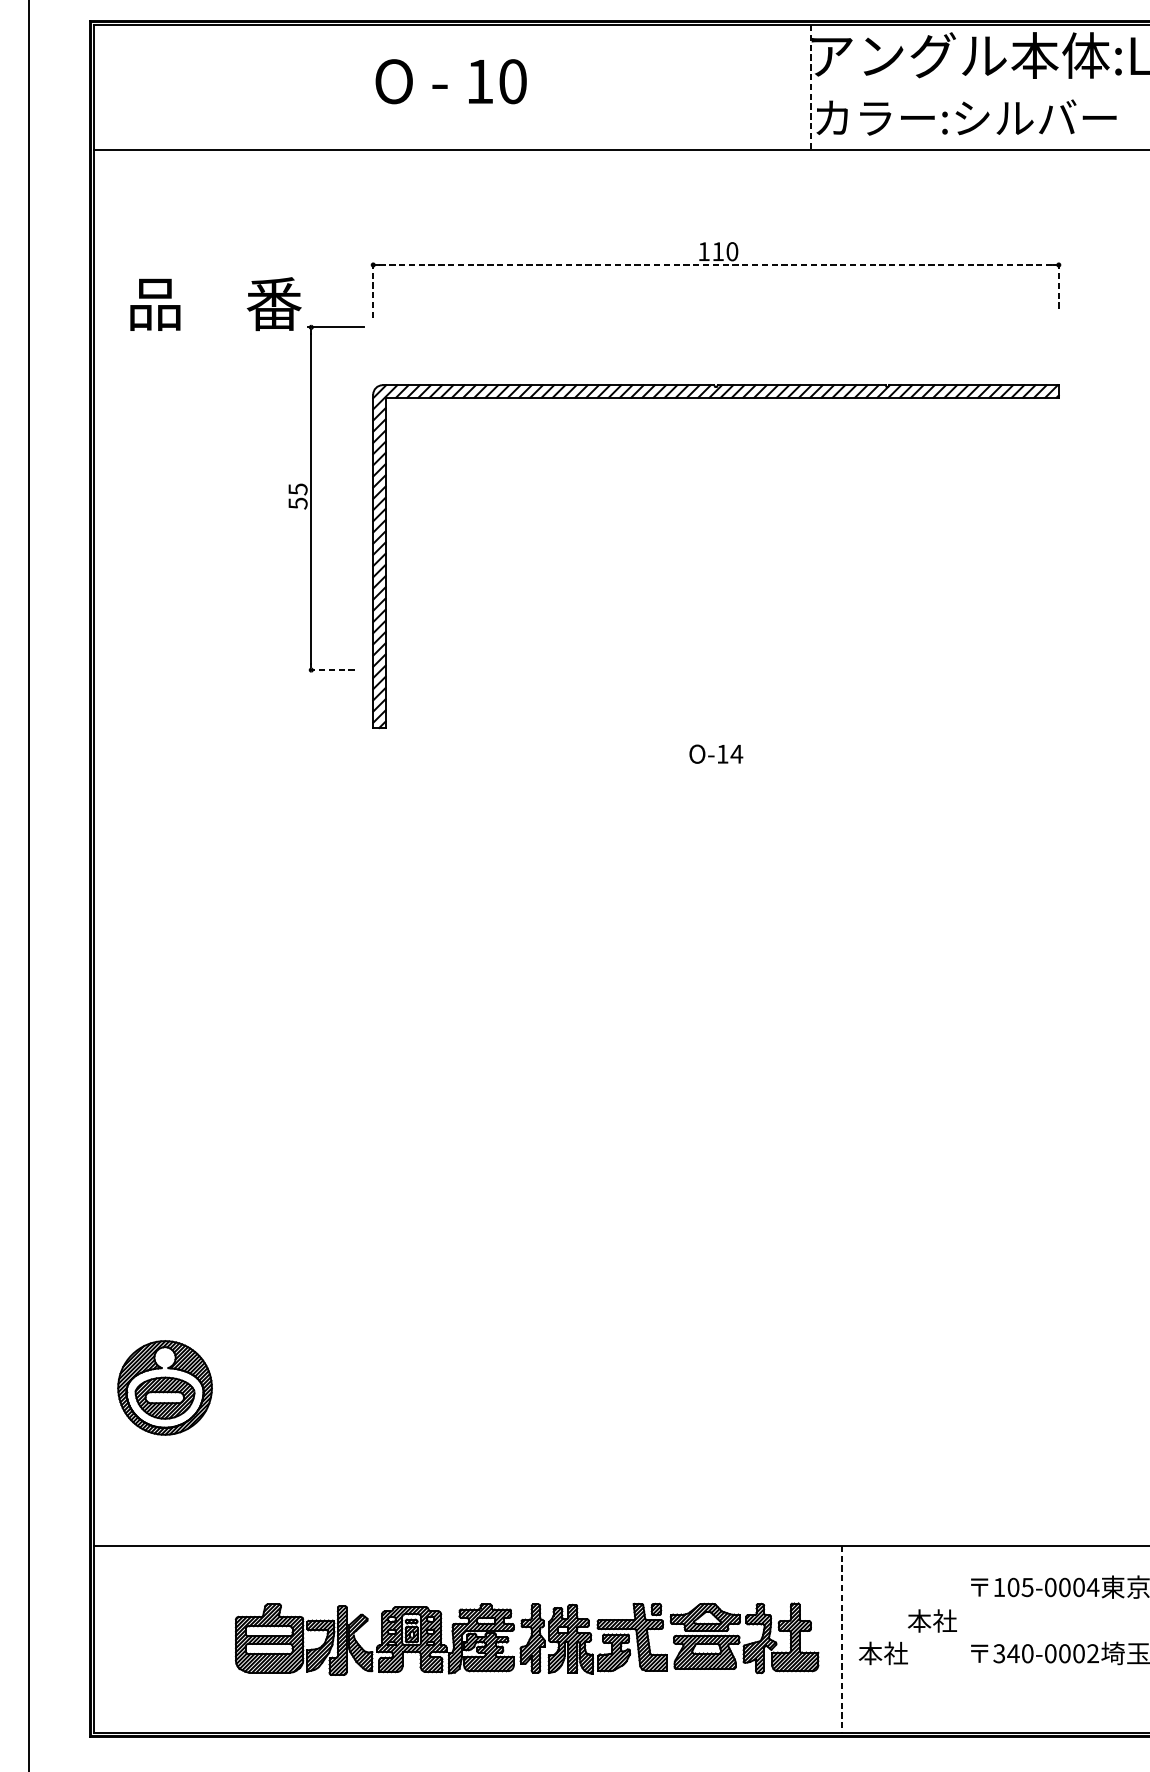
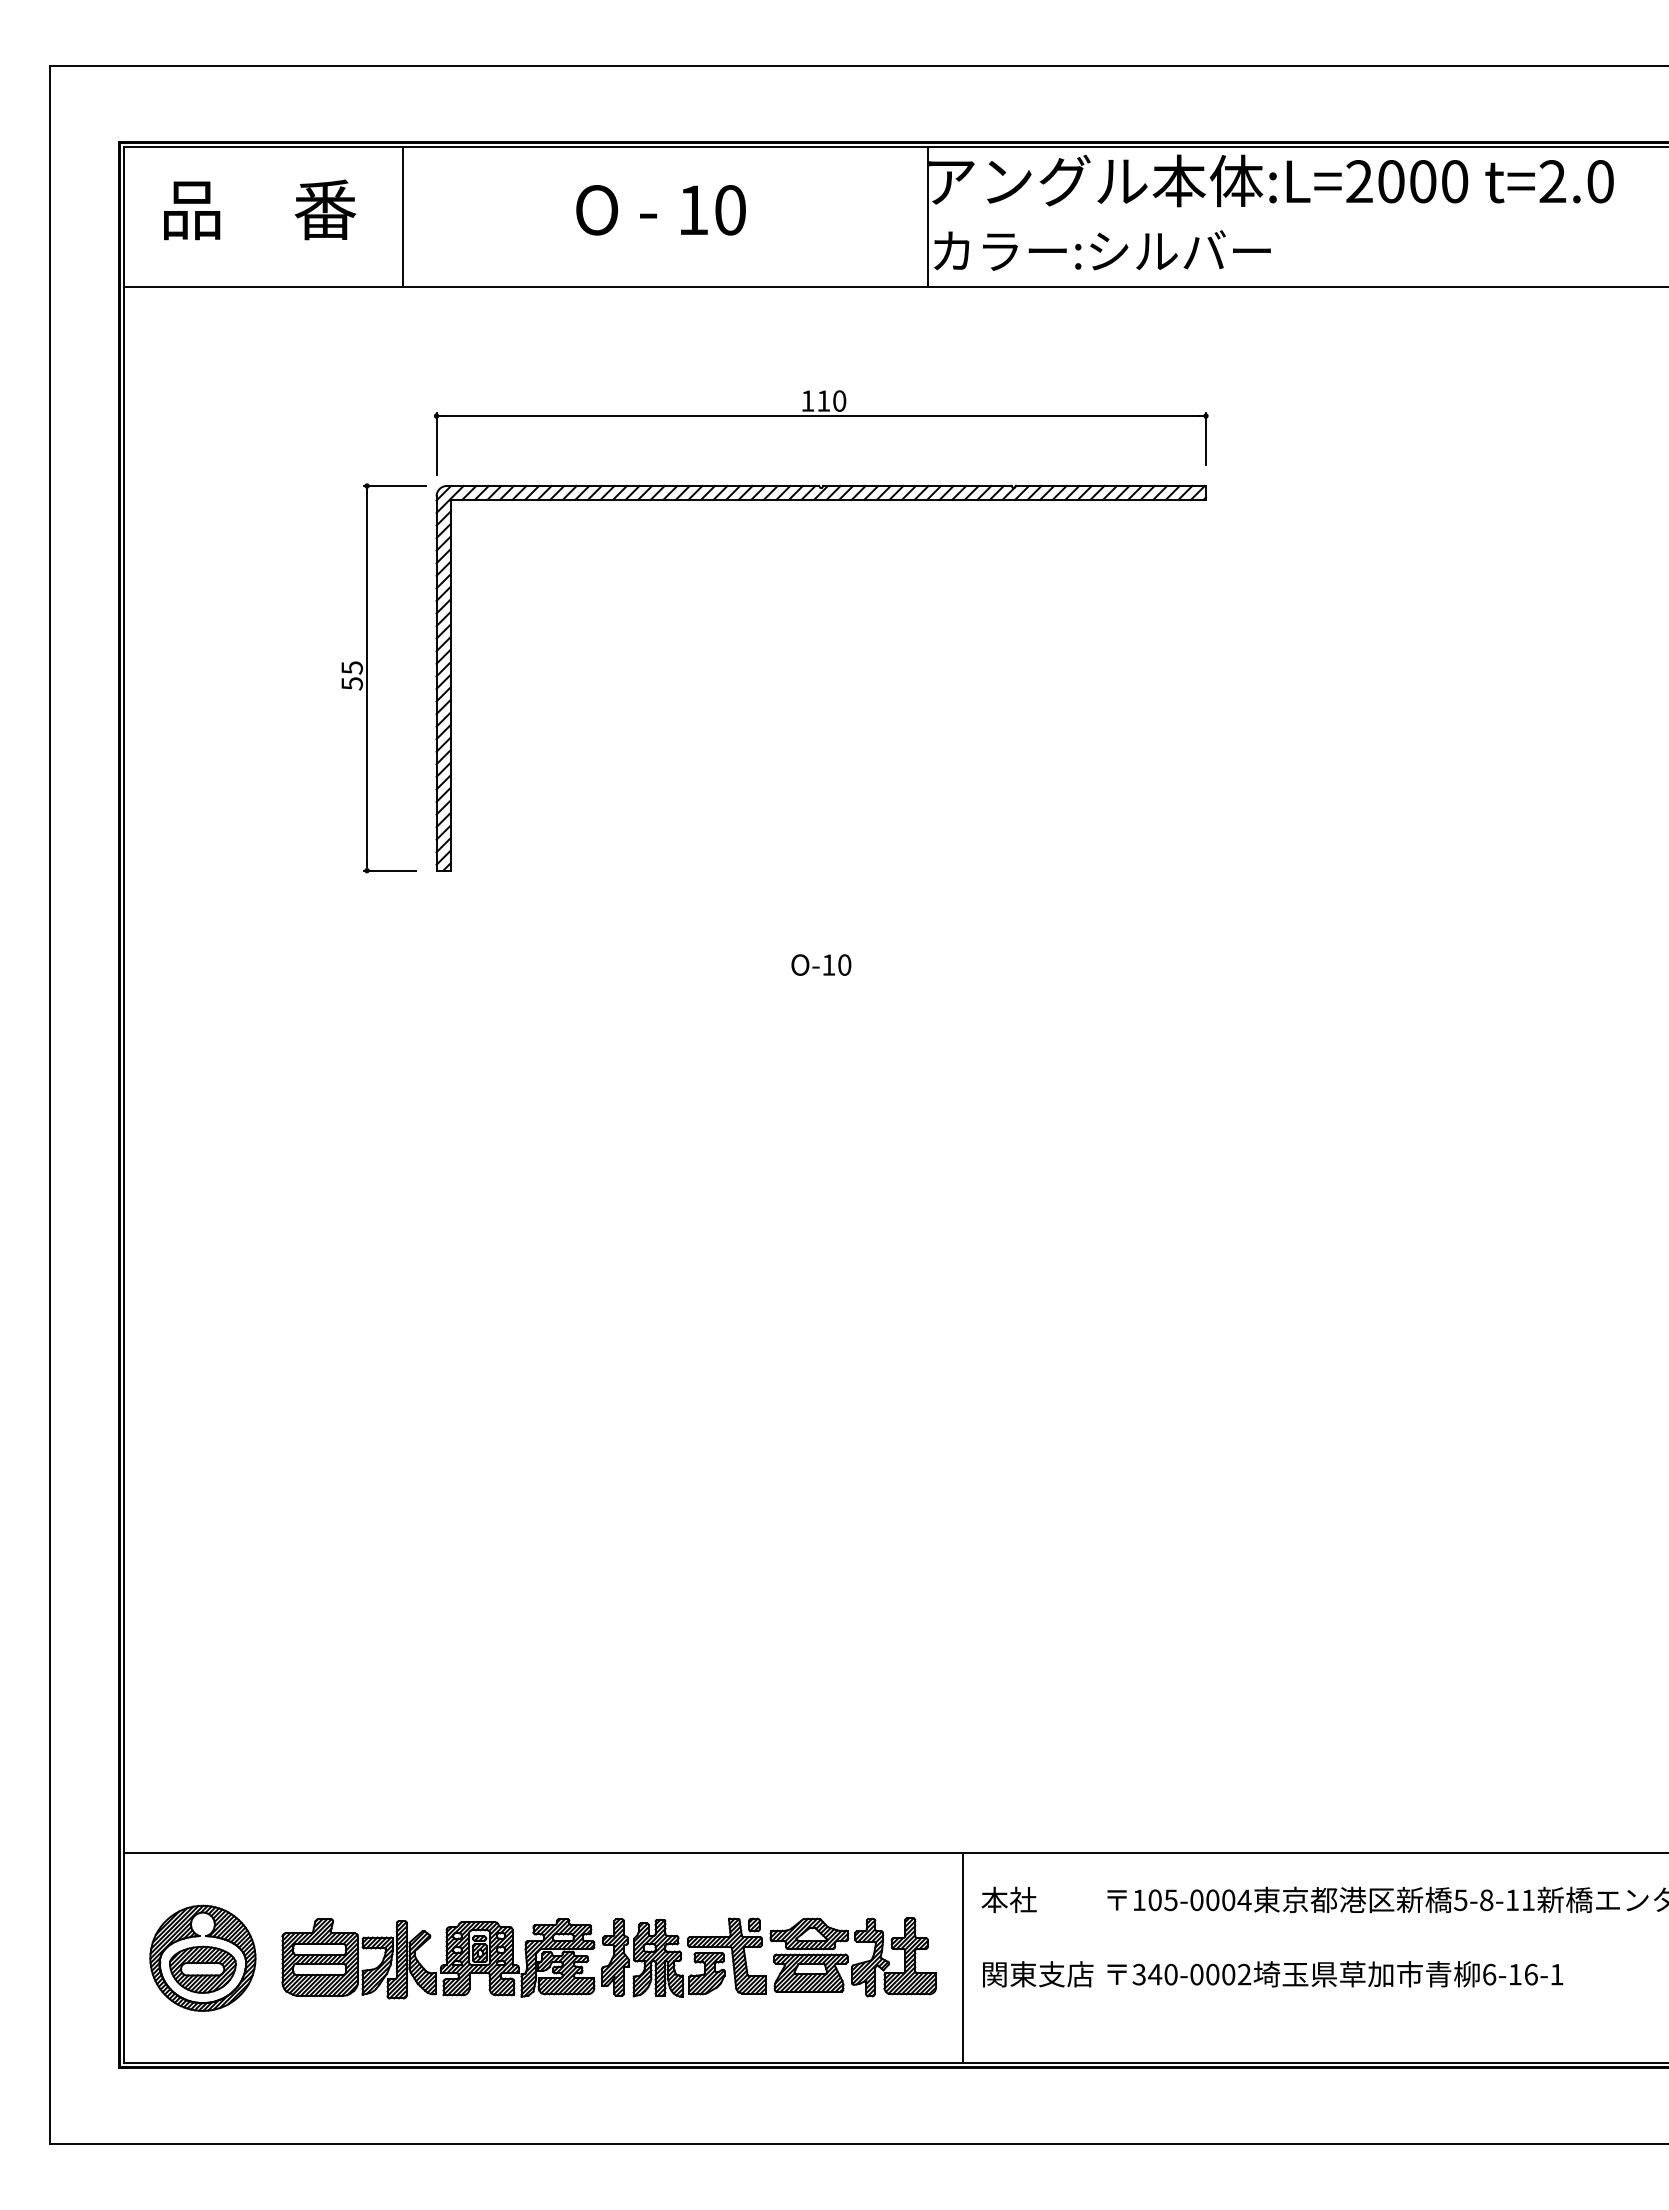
text: (450, 81) -> (660, 210), moved
line: (343, 87) -> (403, 216), added
line: (810, 87) -> (927, 216), dashed -> solid
line: (716, 265) -> (821, 416), dashed -> solid
line: (1058, 285) -> (1205, 438), dashed -> solid
line: (373, 289) -> (436, 443), dashed -> solid
text: (216, 303) -> (260, 209), moved
part: (716, 398) -> (821, 500), moved
line: (331, 669) -> (389, 870), dashed -> solid
text: (736, 753) -> (844, 964), O-14 -> O-10
part: (164, 1387) -> (202, 1957), moved
text: (931, 1620) -> (1008, 1899), moved
line: (841, 1639) -> (962, 1958), dashed -> solid
text: (908, 1653) -> (1037, 1974), 本社 -> 関東支店

